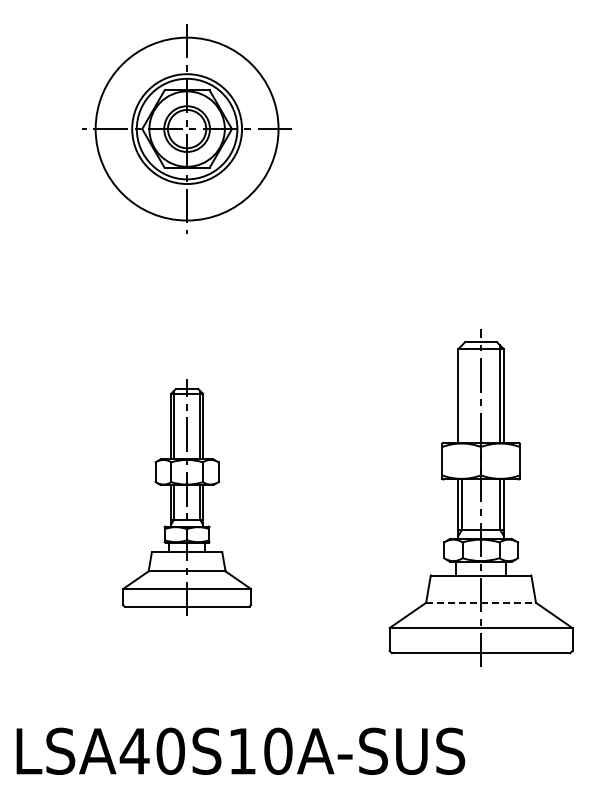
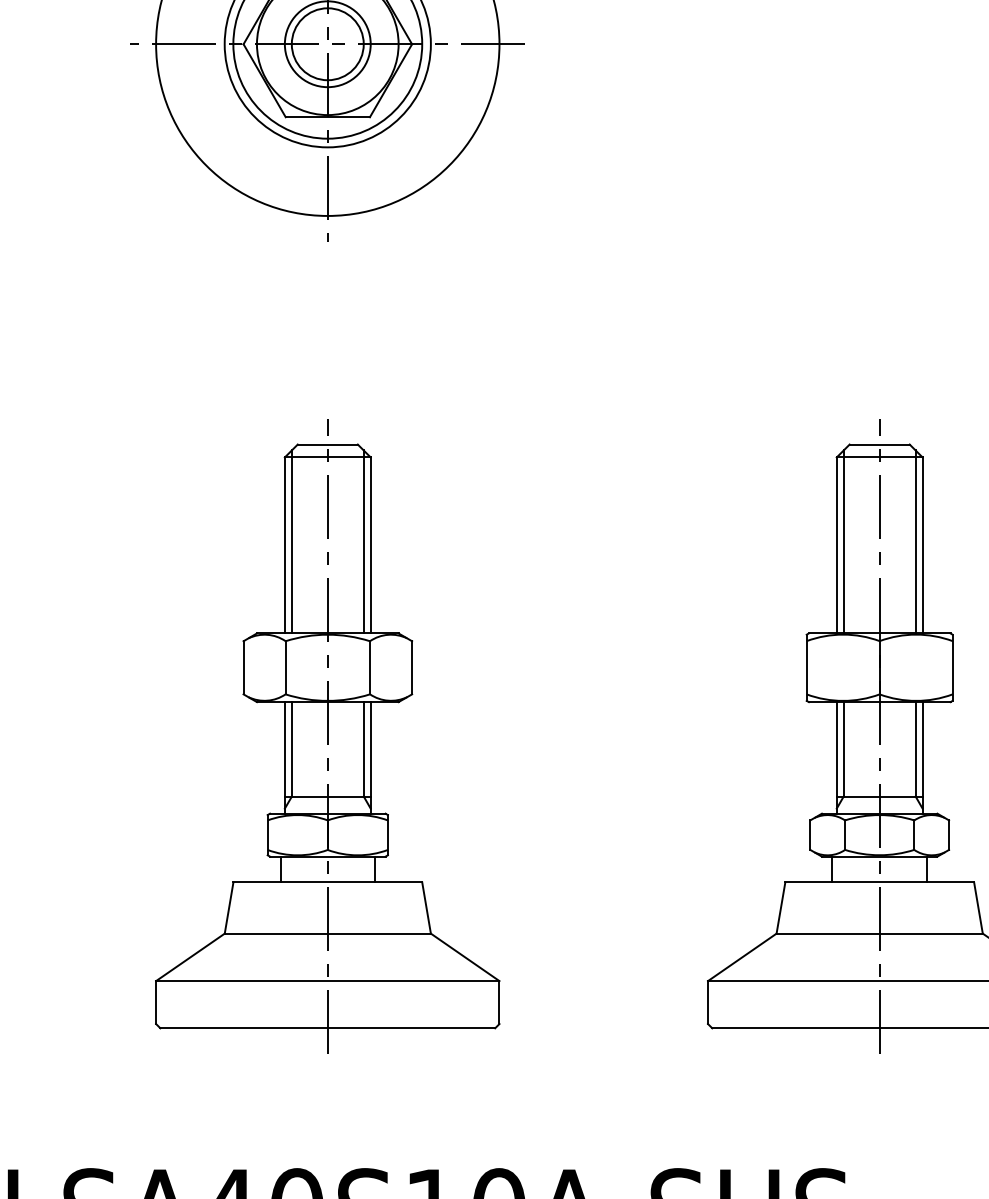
line: (461, 393) -> (842, 540), added
part: (186, 497) -> (326, 735), size x1.43
line: (481, 602) -> (880, 933), dashed -> solid

